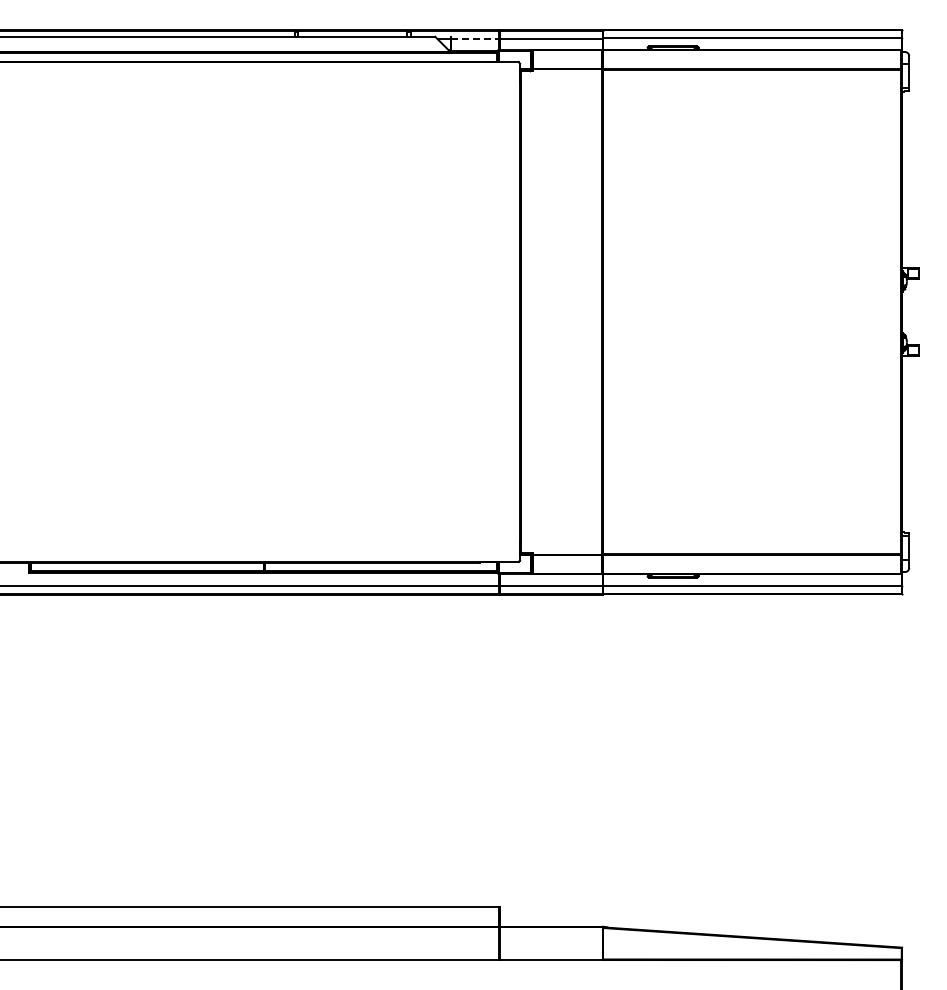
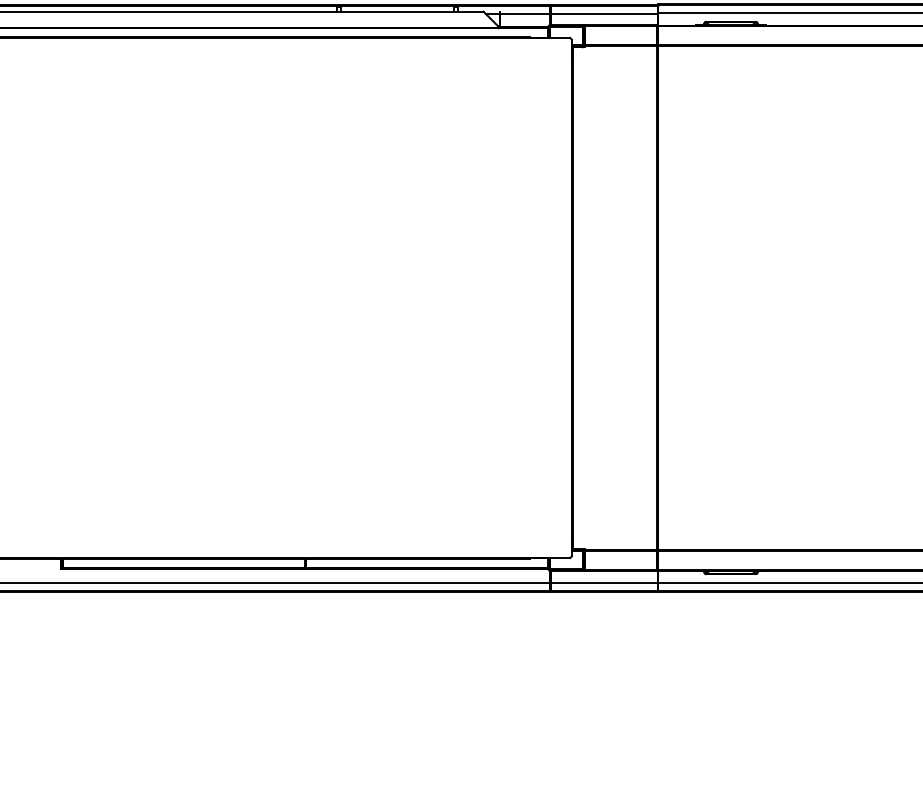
line: (475, 39) -> (525, 14), dashed -> solid

